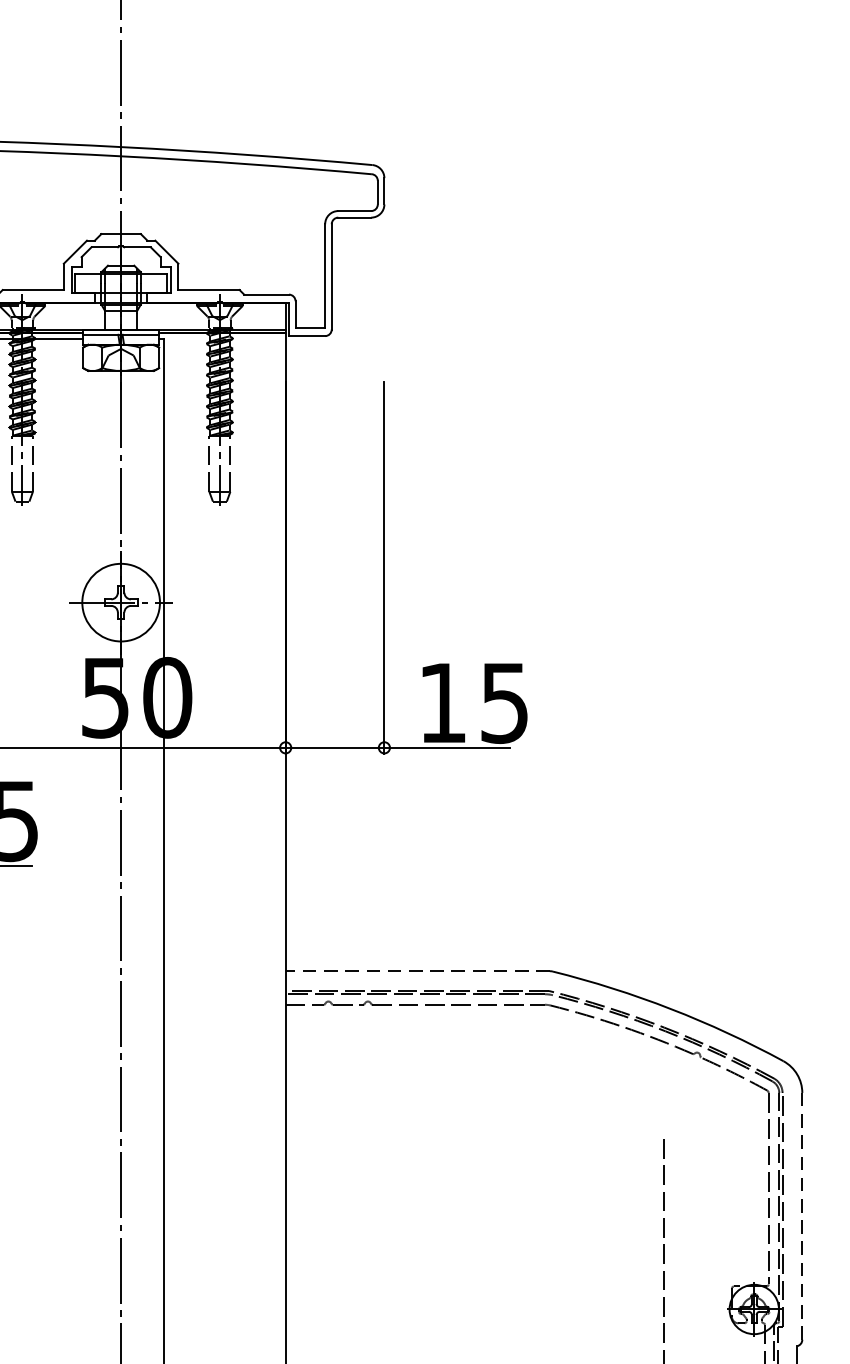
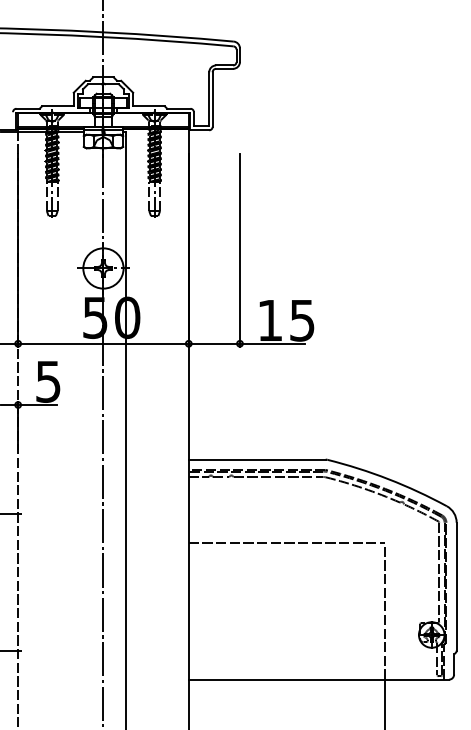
line: (416, 971) -> (256, 459), dashed -> solid
line: (474, 1133) -> (286, 543), added
line: (802, 1215) -> (456, 586), dashed -> solid

